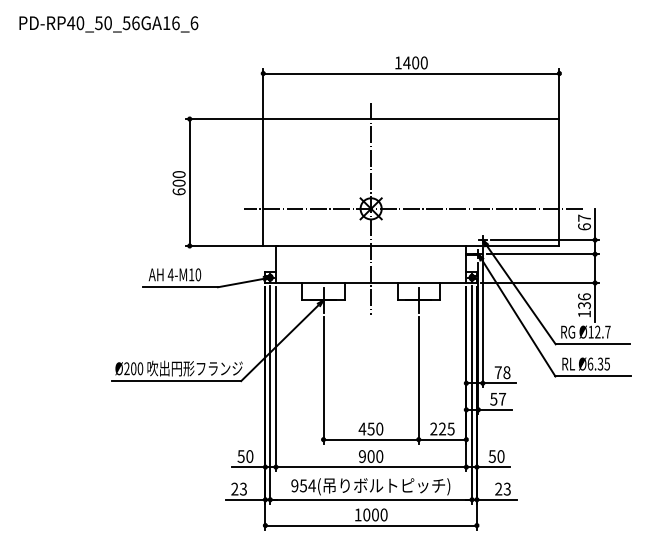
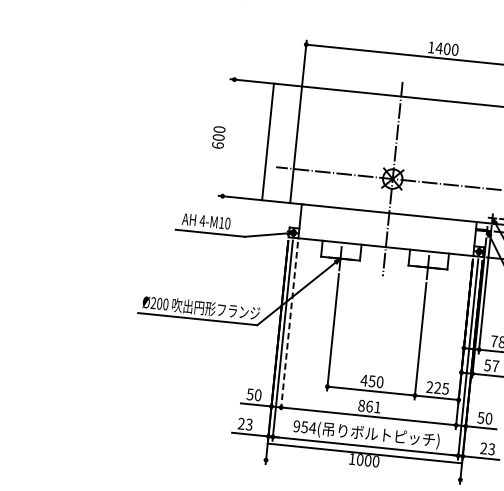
line: (189, 182) -> (267, 141), moved
line: (275, 379) -> (288, 326), solid -> dashed
text: (371, 456) -> (369, 406), 900 -> 861
line: (370, 525) -> (364, 453), moved

